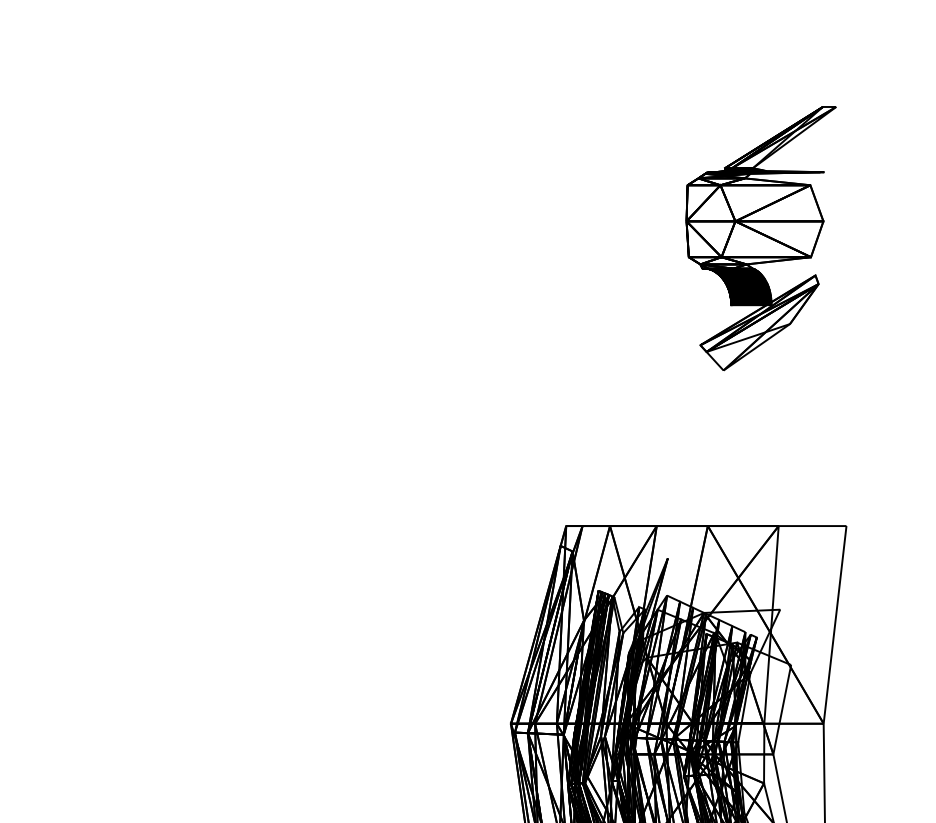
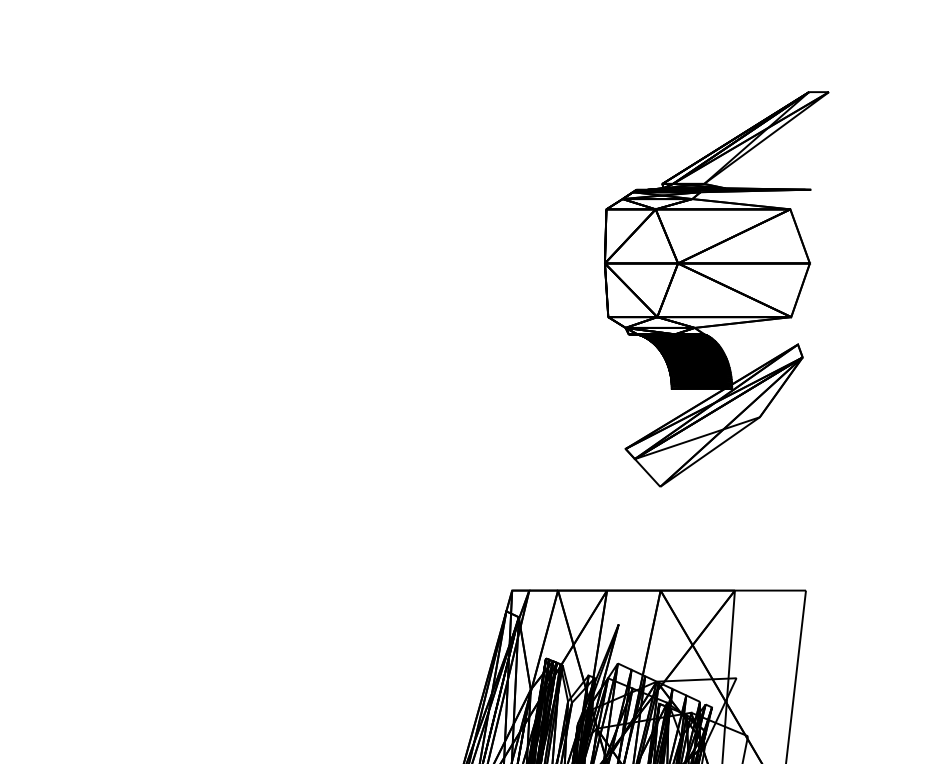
part: (760, 238) -> (715, 289), size x1.43

